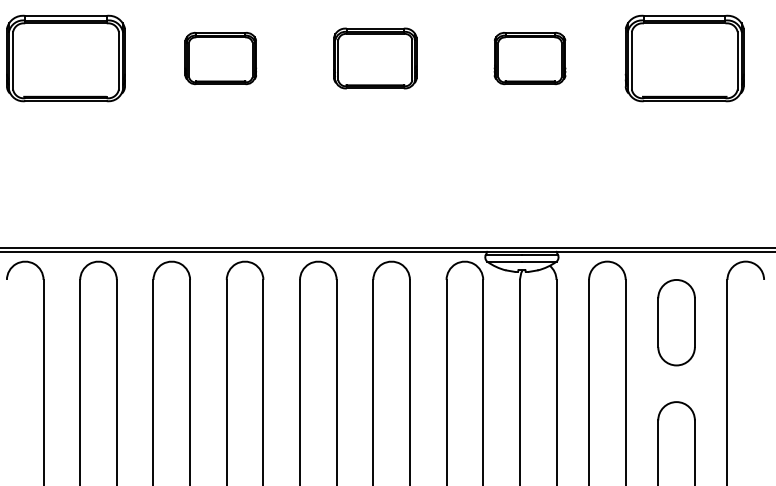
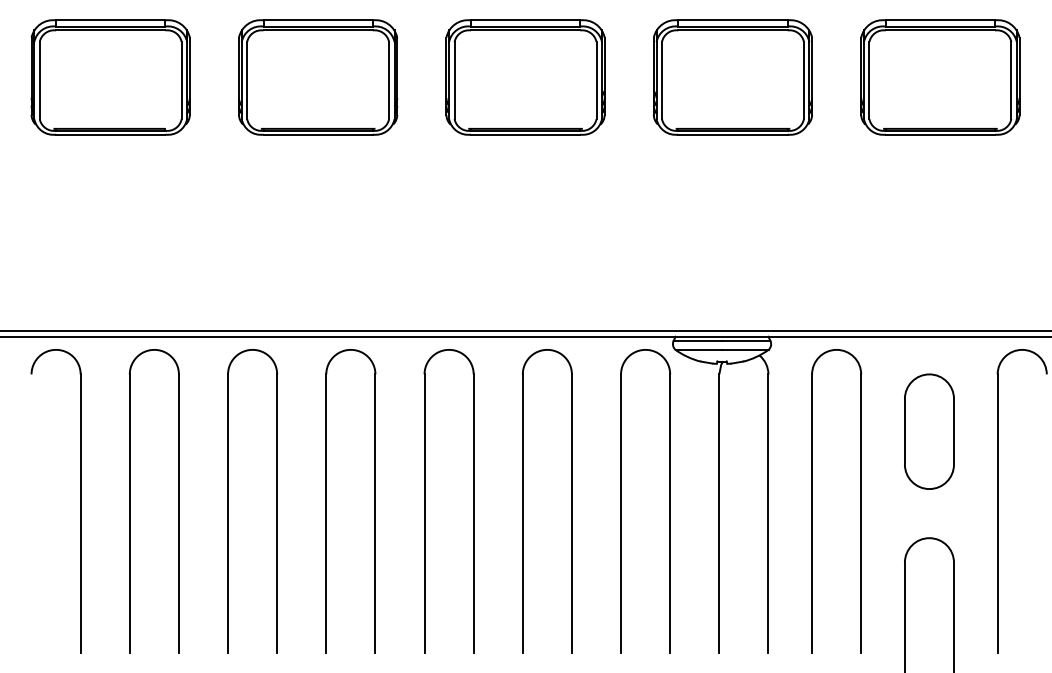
part: (220, 58) -> (318, 77), size x1.67
part: (375, 58) -> (525, 77), size x1.43
part: (529, 58) -> (732, 77), size x1.67

